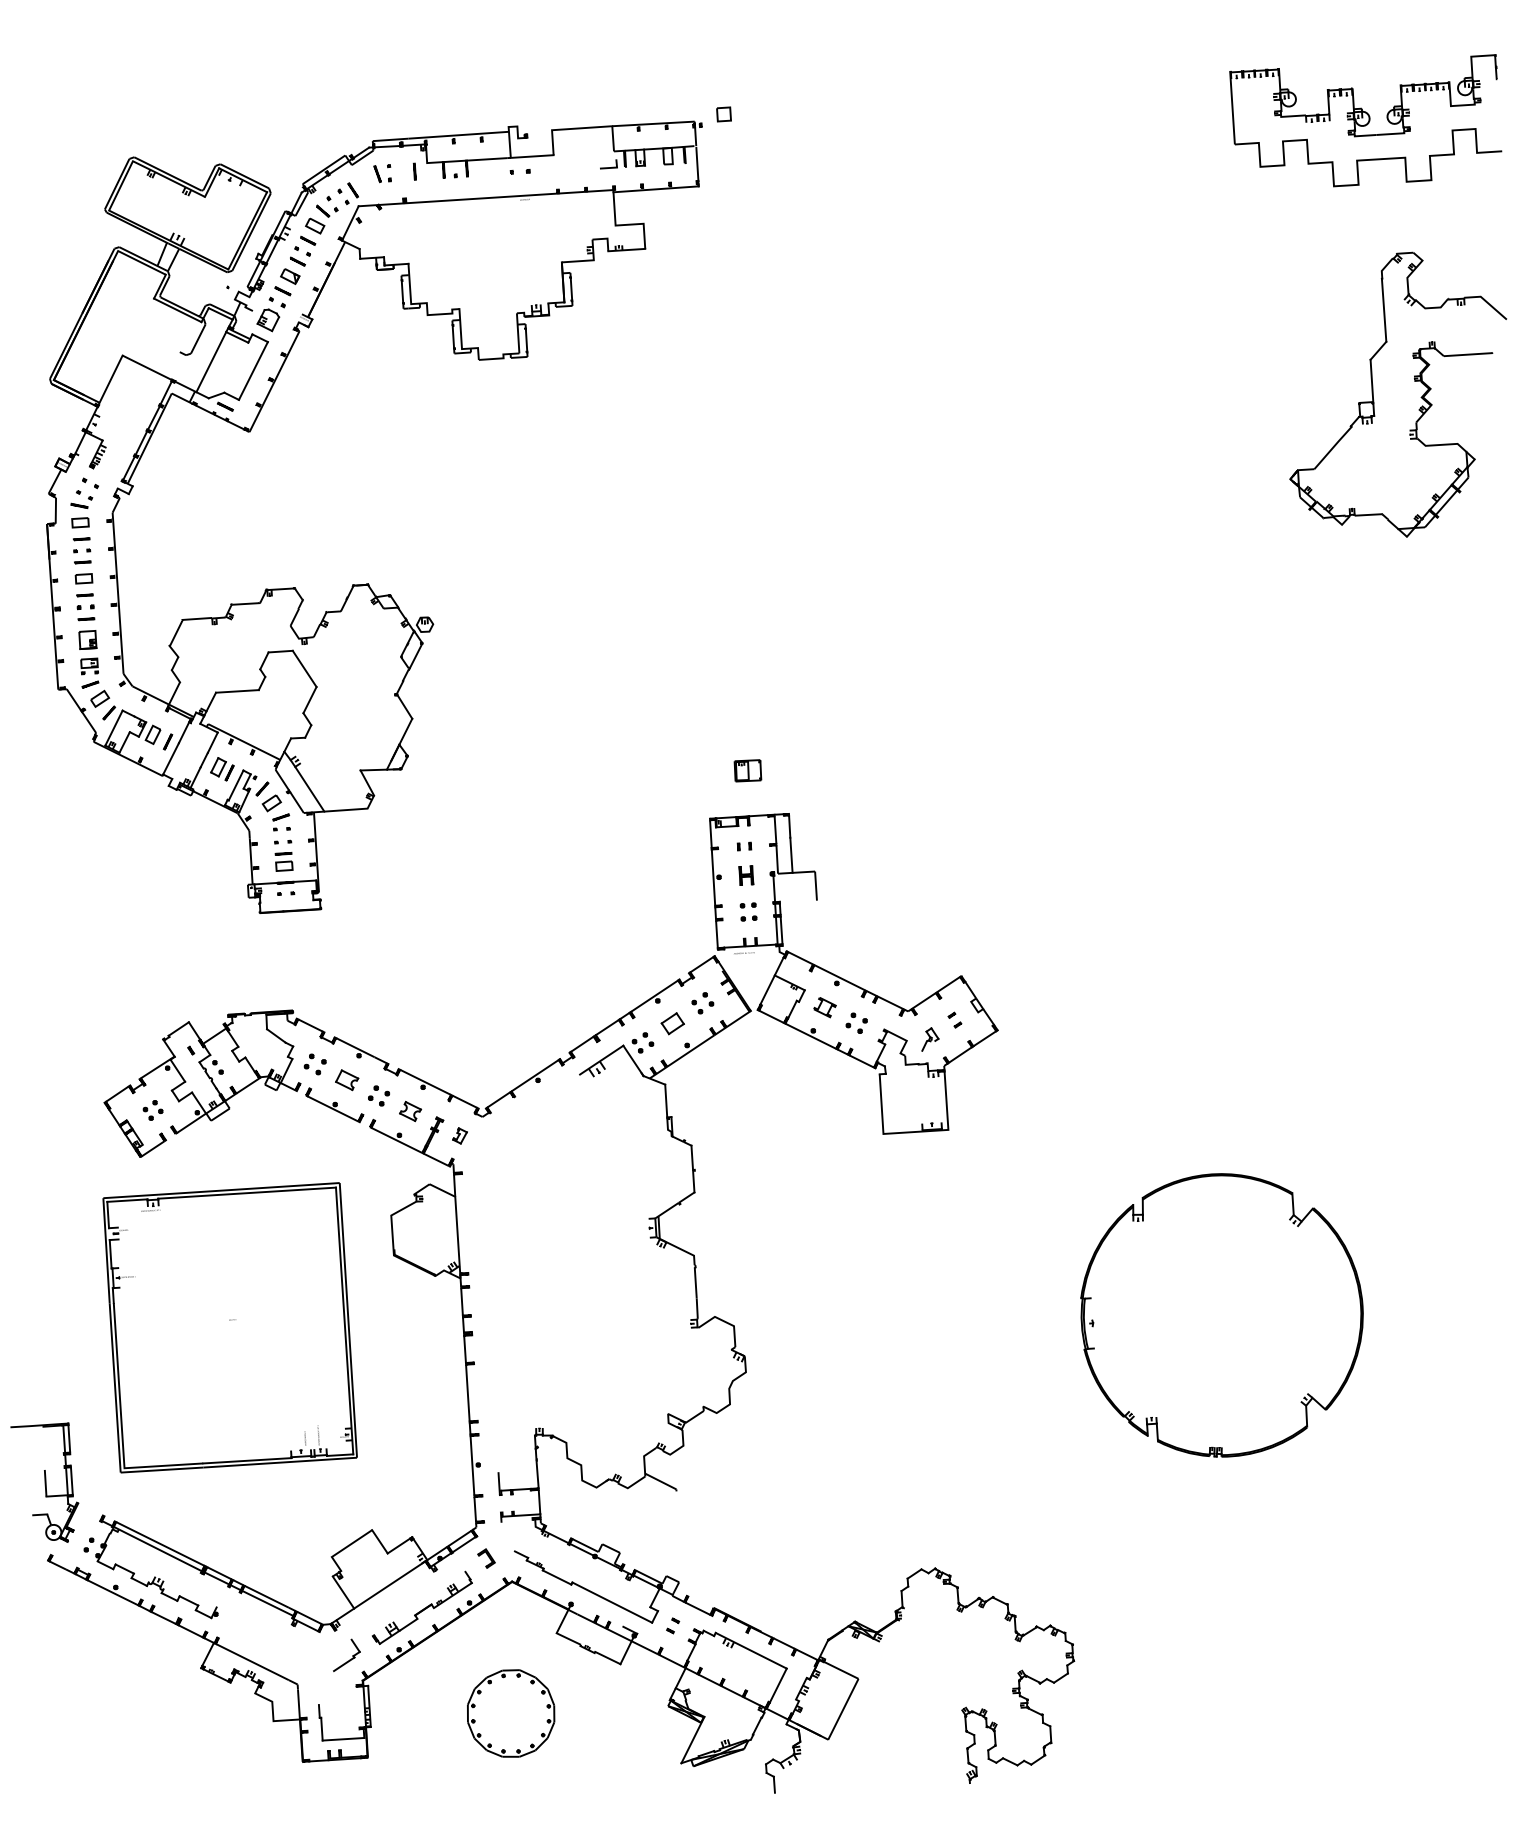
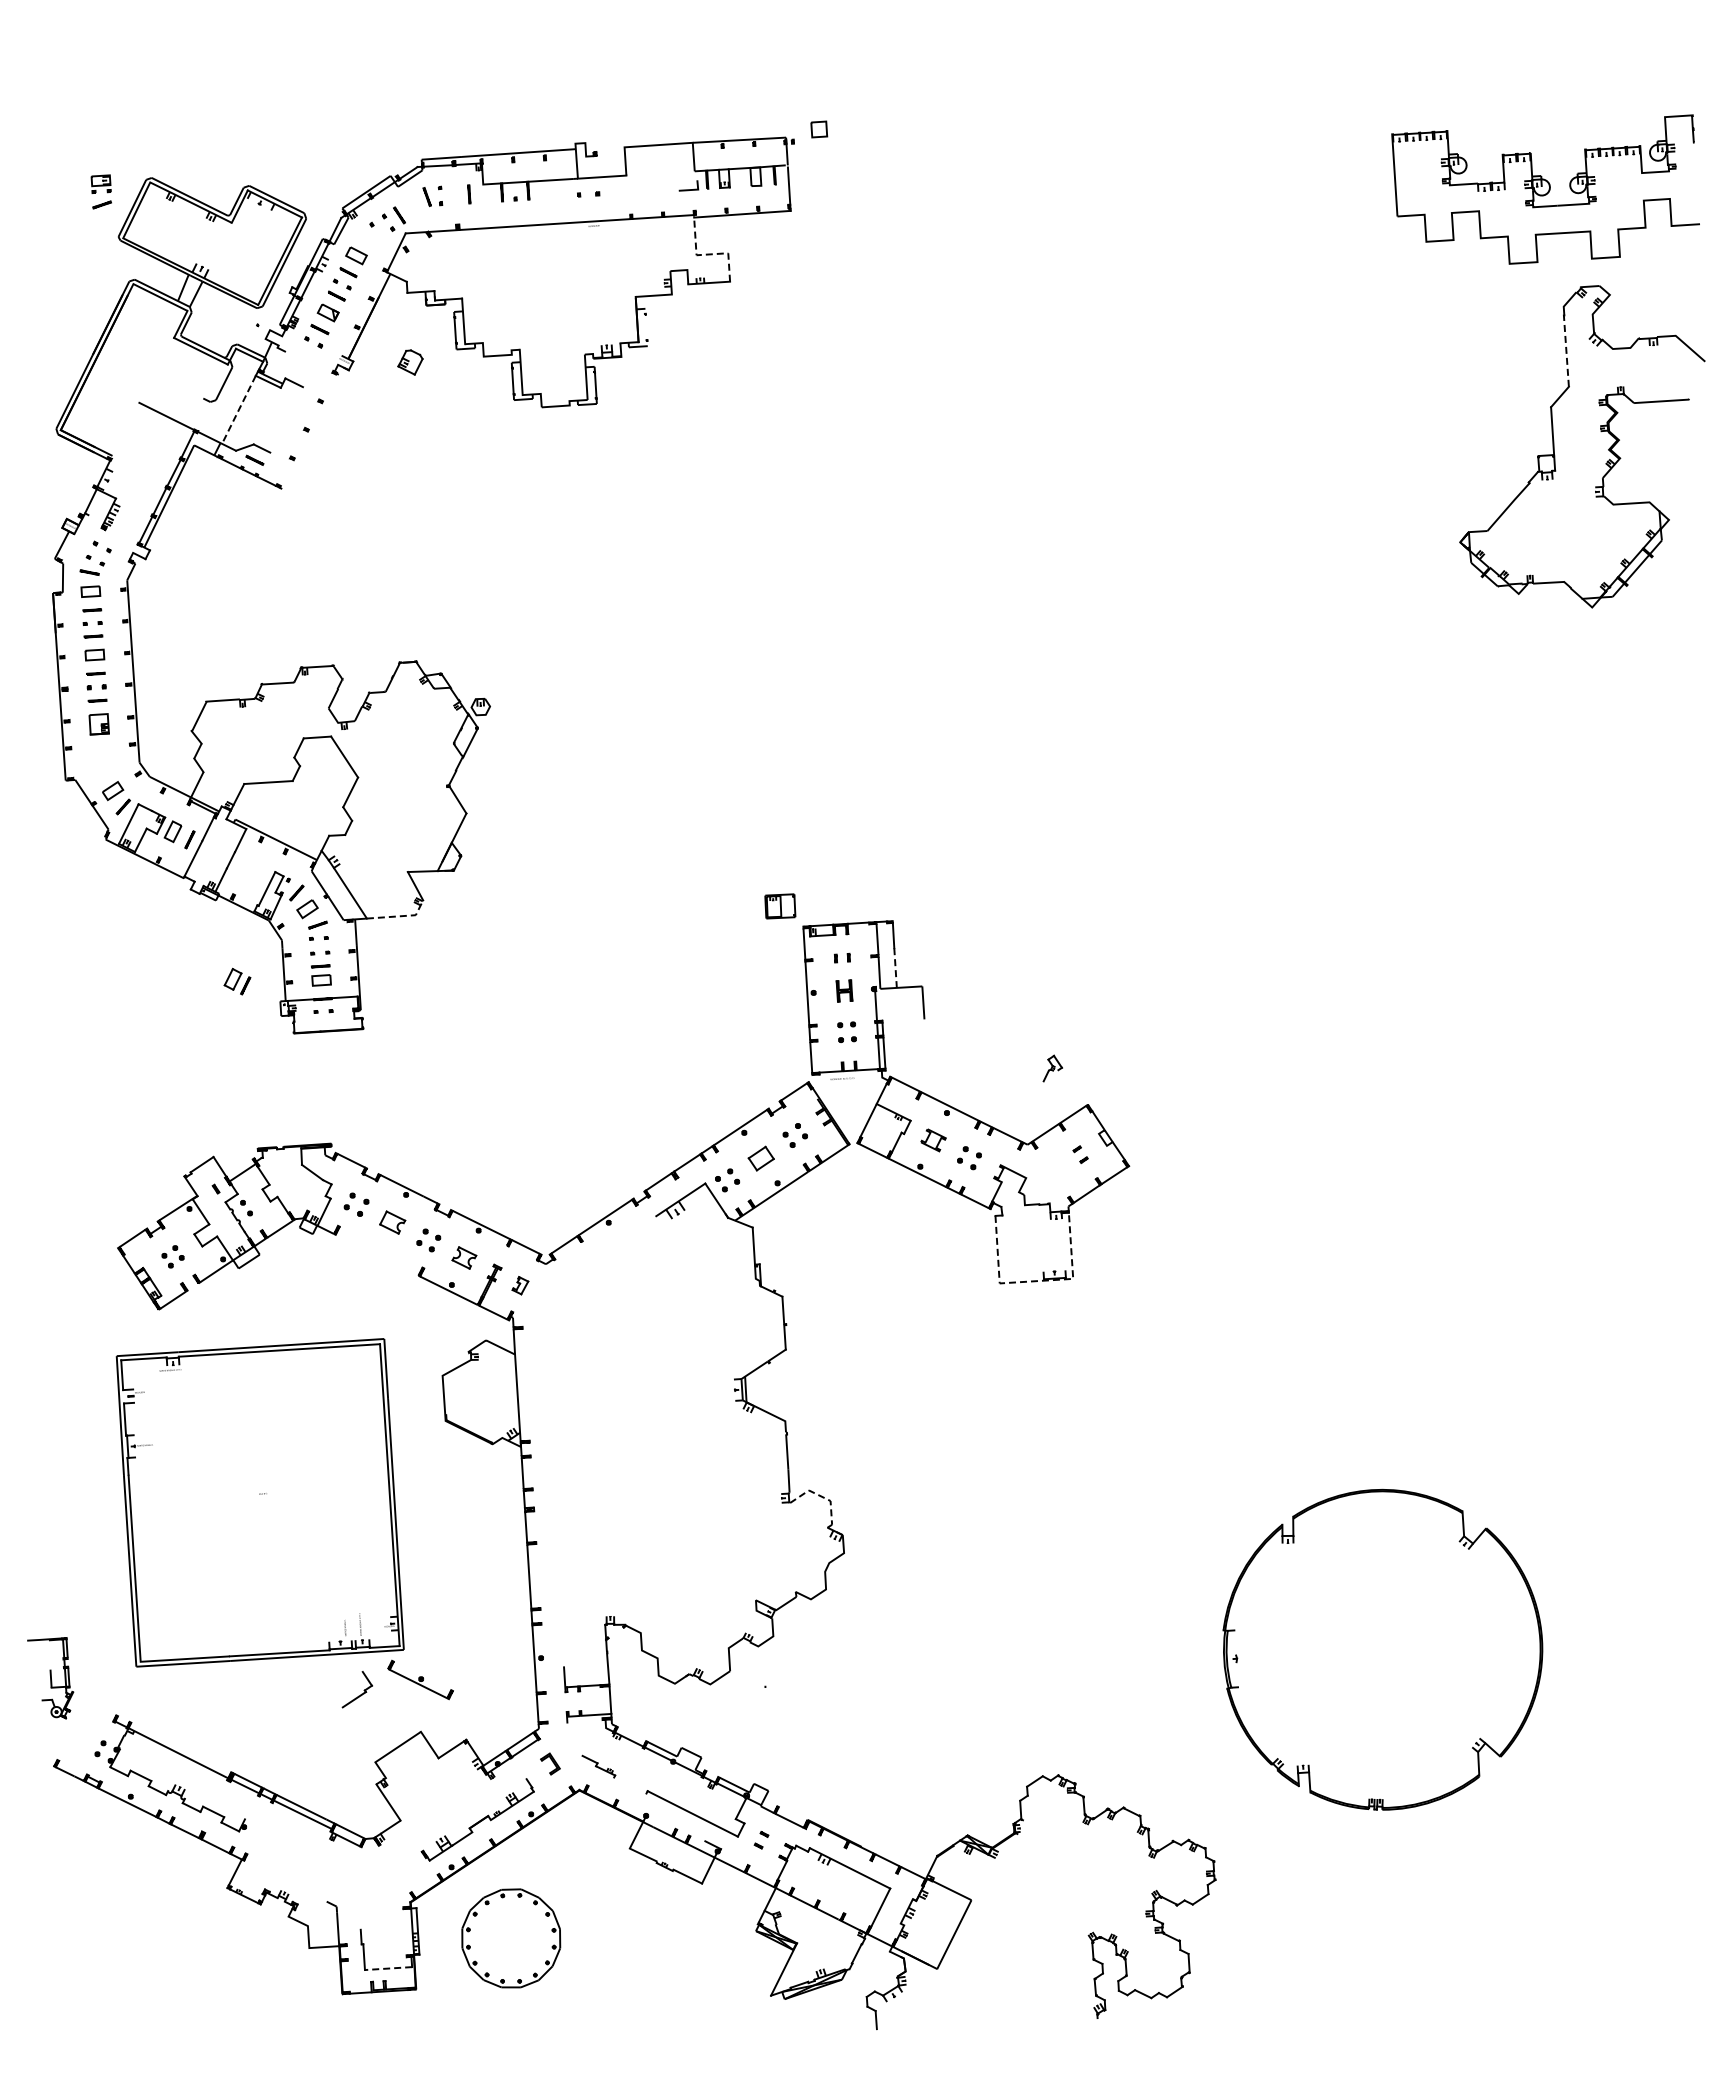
part: (1365, 120) -> (1545, 189), moved
part: (326, 210) -> (369, 238), removed
line: (624, 224) -> (706, 254), solid -> dashed
line: (571, 289) -> (646, 327), removed
line: (1384, 310) -> (1566, 351), solid -> dashed
part: (268, 320) -> (410, 362), moved
line: (210, 361) -> (238, 409), solid -> dashed
line: (253, 370) -> (286, 419), removed
line: (110, 380) -> (124, 430), removed
line: (274, 381) -> (310, 431), removed
part: (89, 672) -> (100, 191), moved
part: (222, 769) -> (237, 981), moved
part: (748, 770) -> (780, 906), moved
line: (354, 809) -> (400, 916), solid -> dashed
line: (791, 855) -> (895, 968), solid -> dashed
part: (930, 1039) -> (1052, 1068), moved
part: (334, 1104) -> (420, 1679), moved
line: (915, 1132) -> (1036, 1281), solid -> dashed
part: (1221, 1315) -> (1382, 1649), moved
line: (725, 1321) -> (820, 1495), solid -> dashed
line: (660, 1481) -> (747, 1676), removed
part: (44, 1482) -> (50, 1678), size x0.6
line: (160, 1543) -> (181, 1747), removed
line: (557, 1577) -> (630, 1785), removed
line: (389, 1584) -> (440, 1793), removed
part: (347, 1660) -> (358, 1695), moved
line: (252, 1661) -> (285, 1880), removed
part: (511, 1713) -> (511, 1938), moved
line: (343, 1739) -> (388, 1968), solid -> dashed

